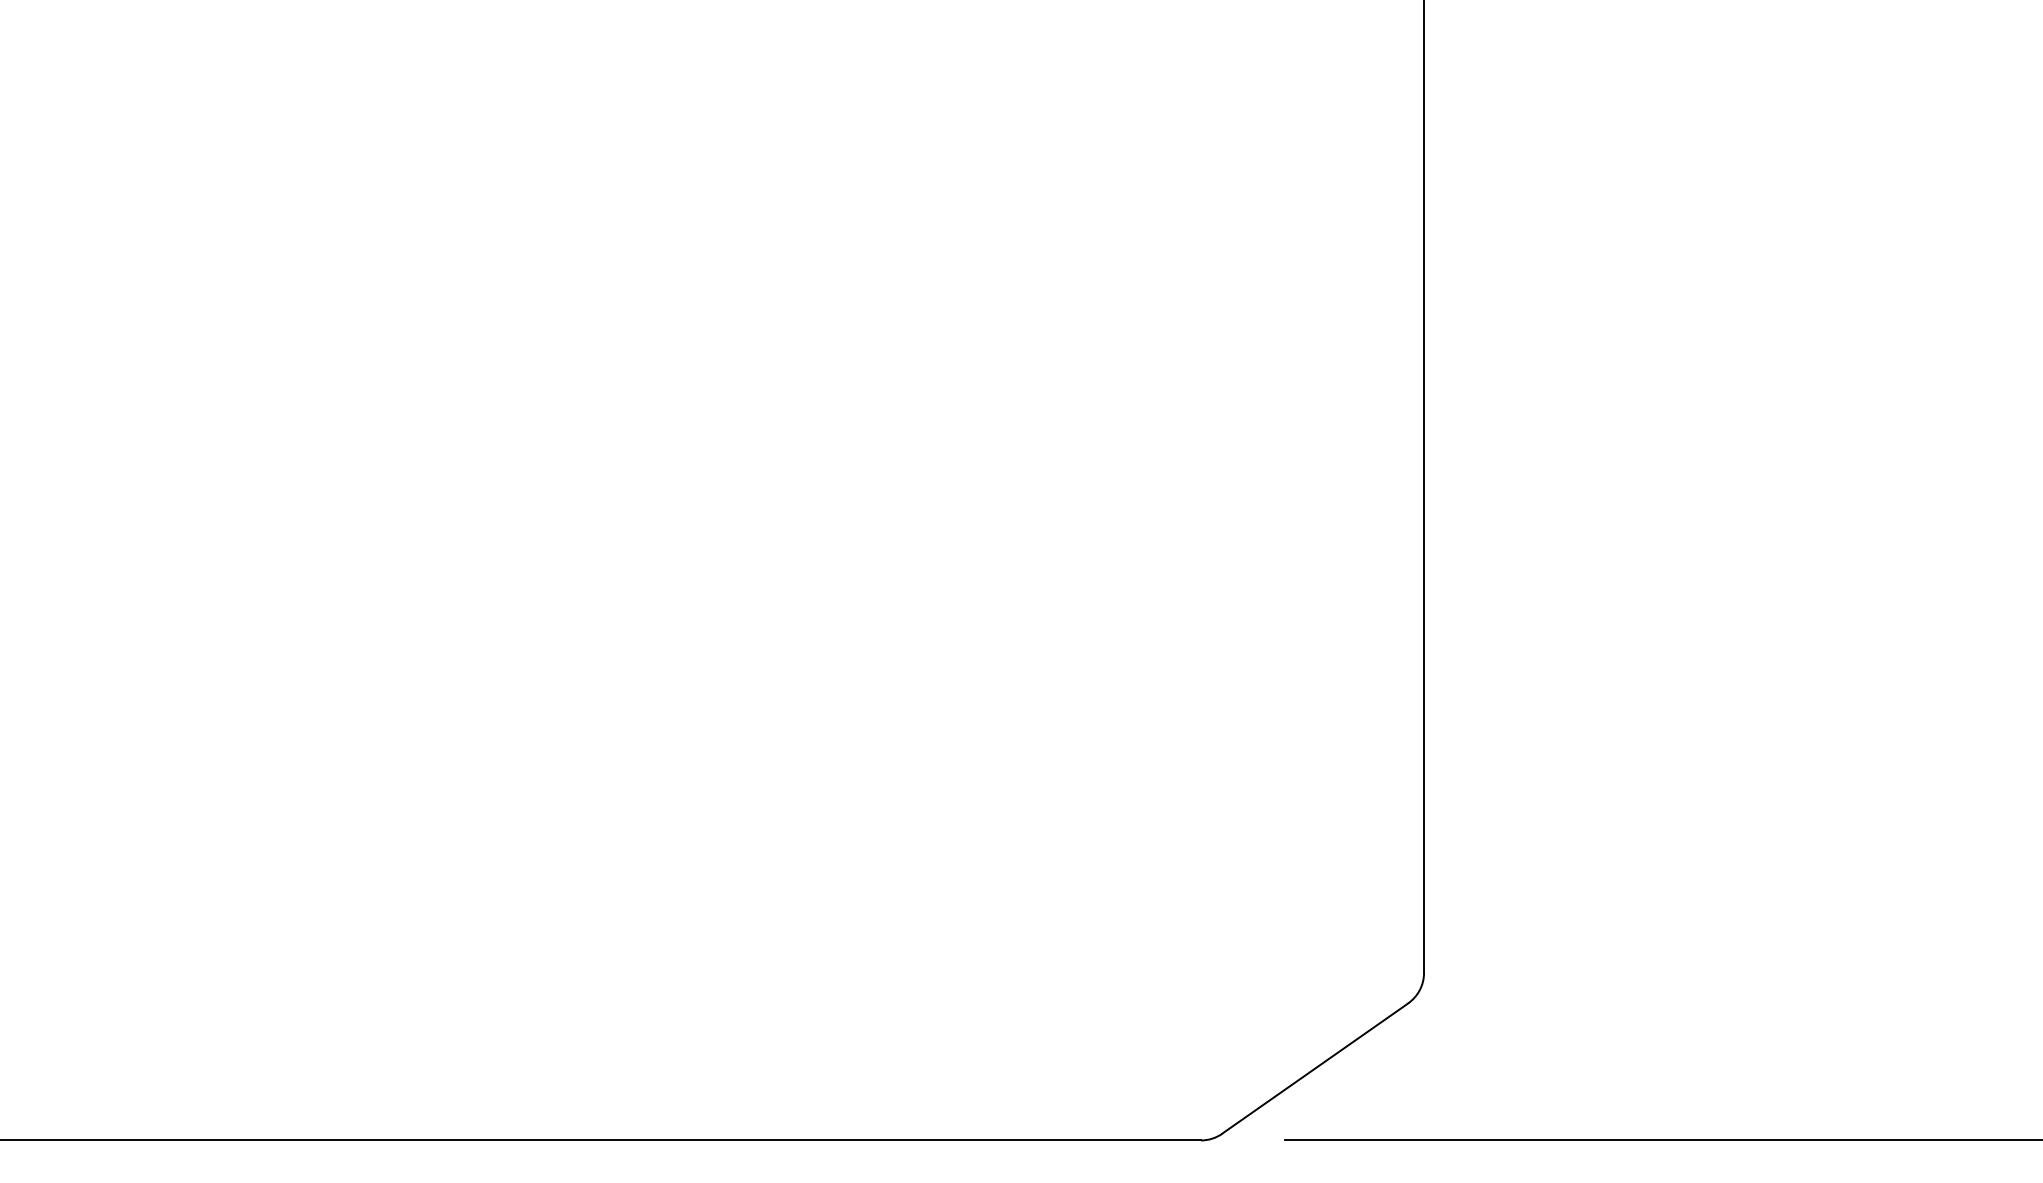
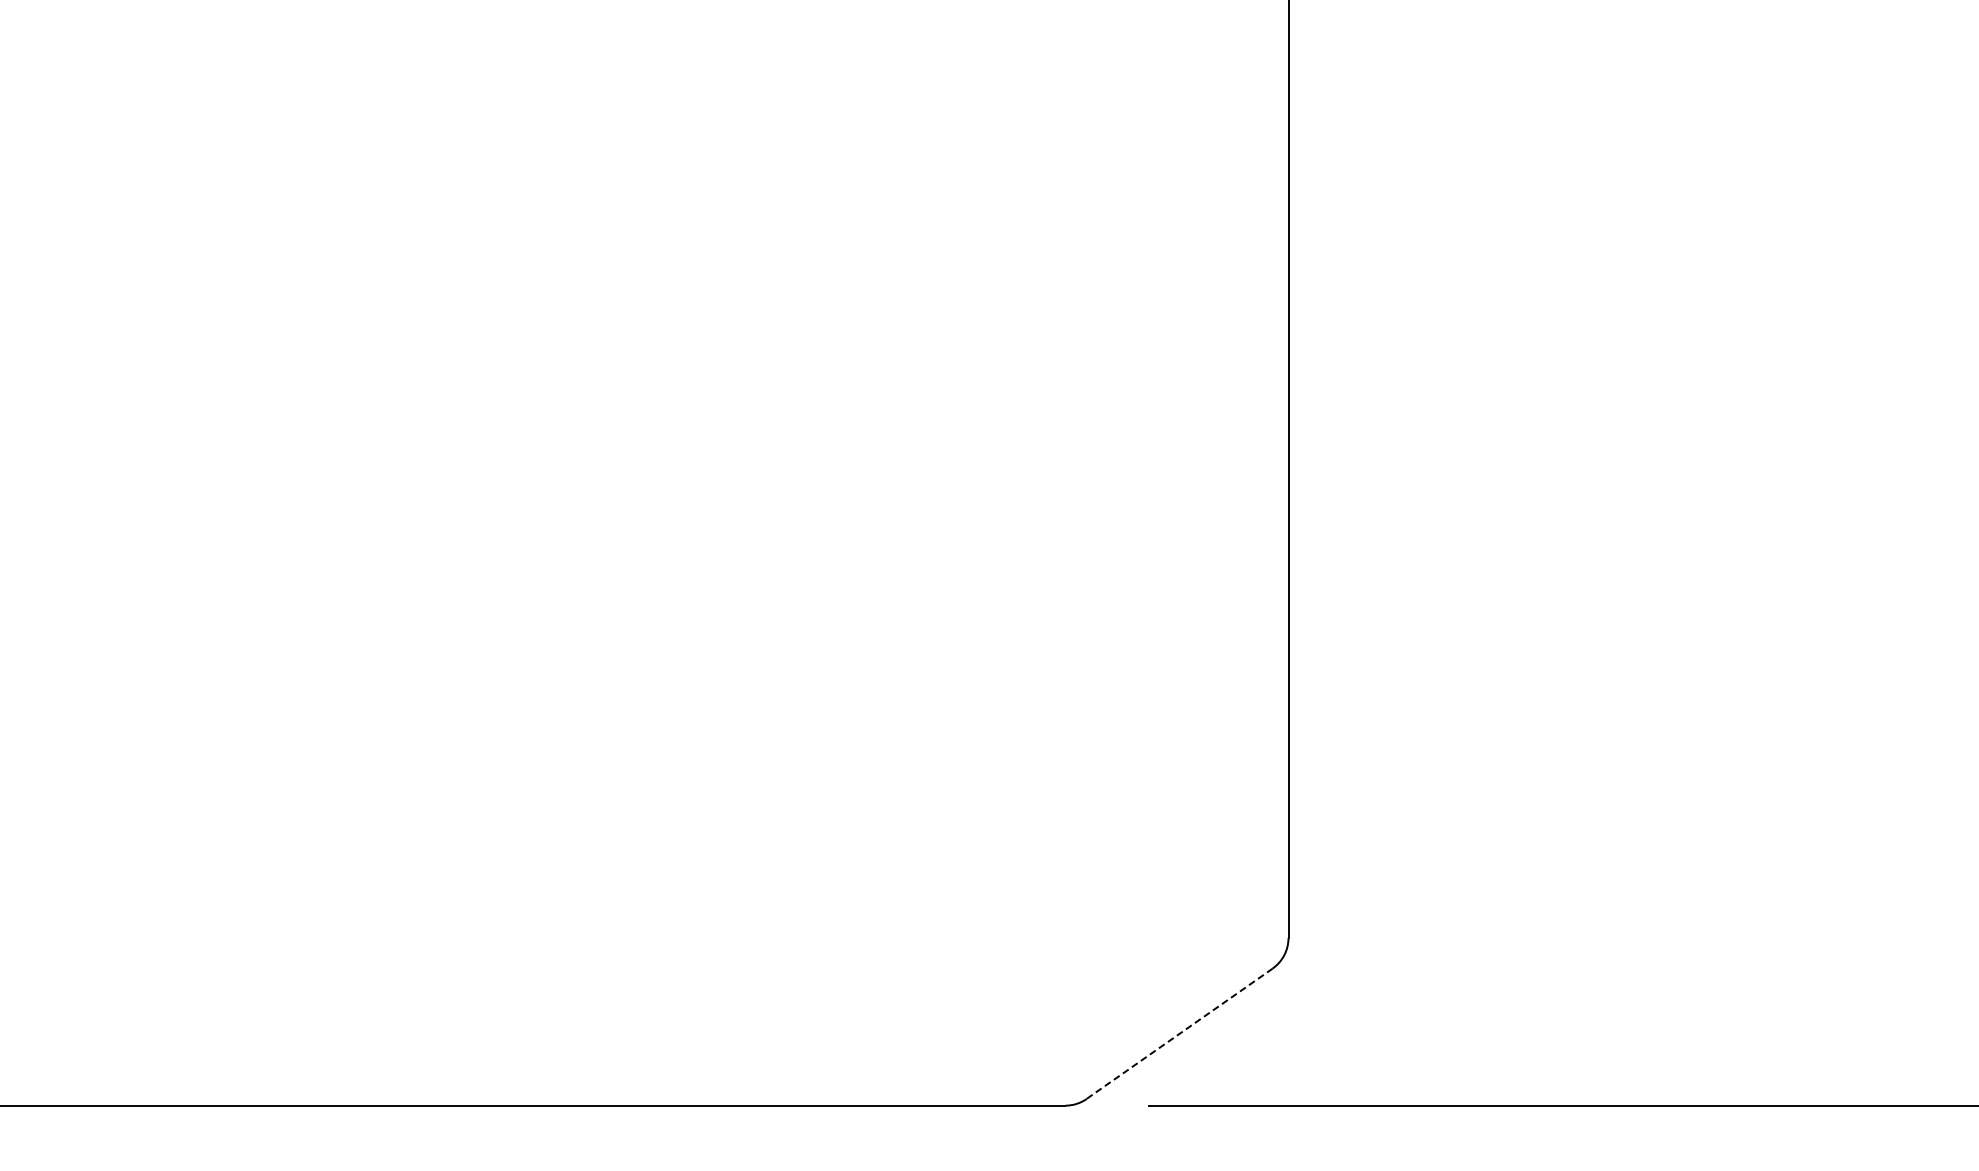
line: (1315, 1068) -> (1179, 1033), solid -> dashed

